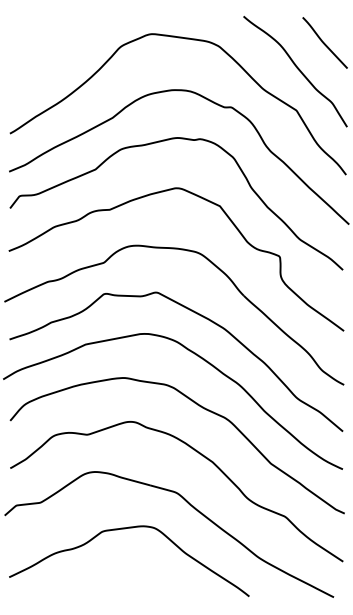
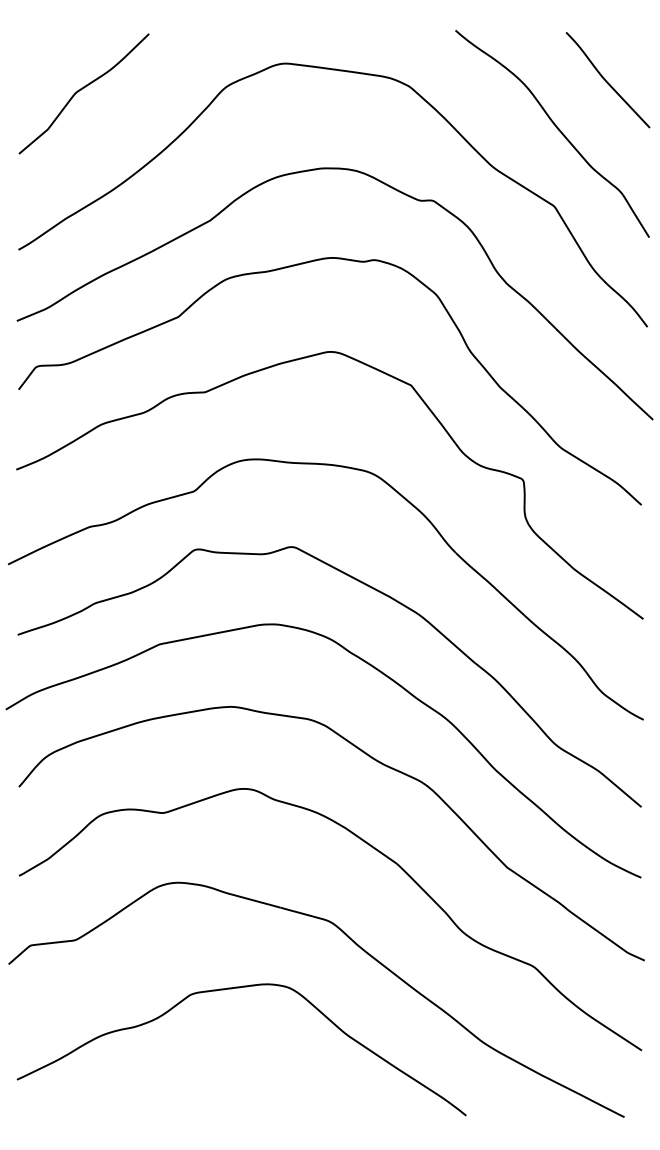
curve: (44, 48) -> (83, 90), added

